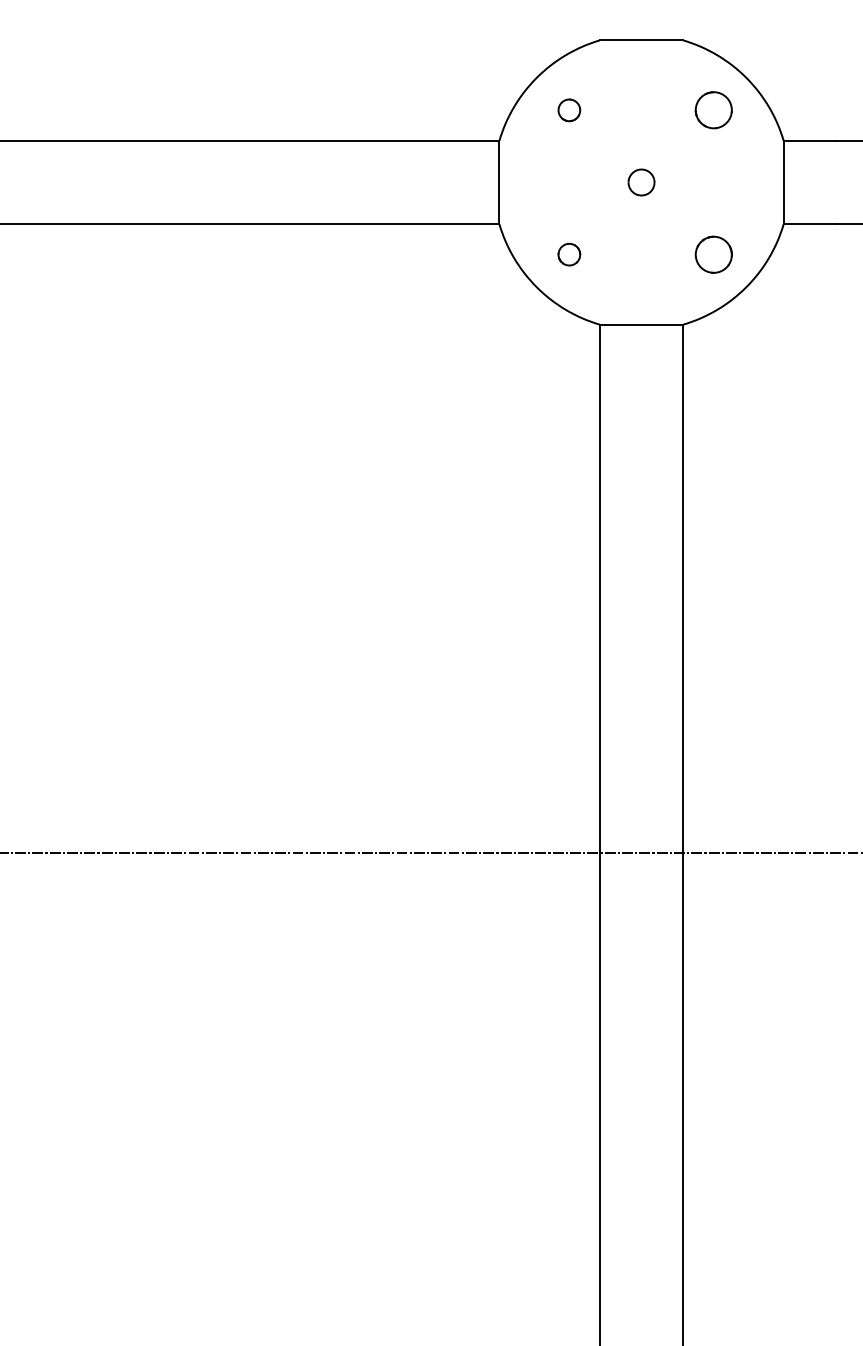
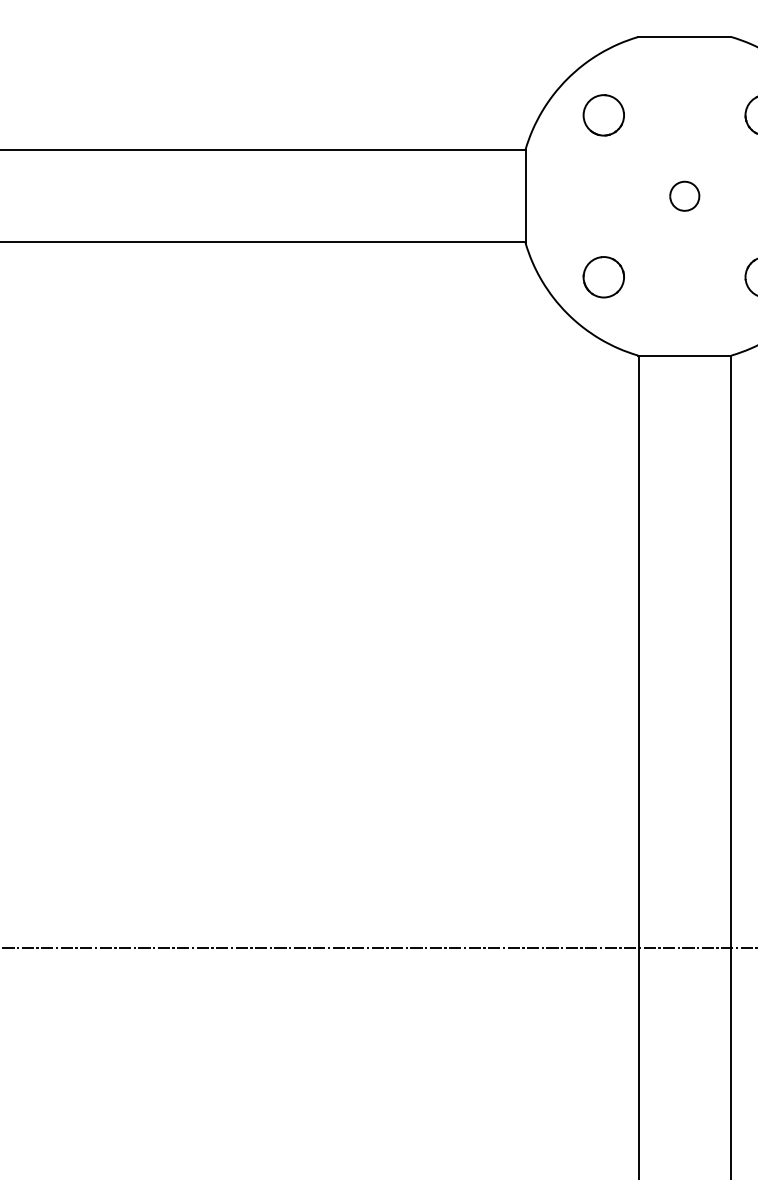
circle: (569, 110) -> (604, 115), size x1.67
circle: (569, 254) -> (604, 276), size x1.67

